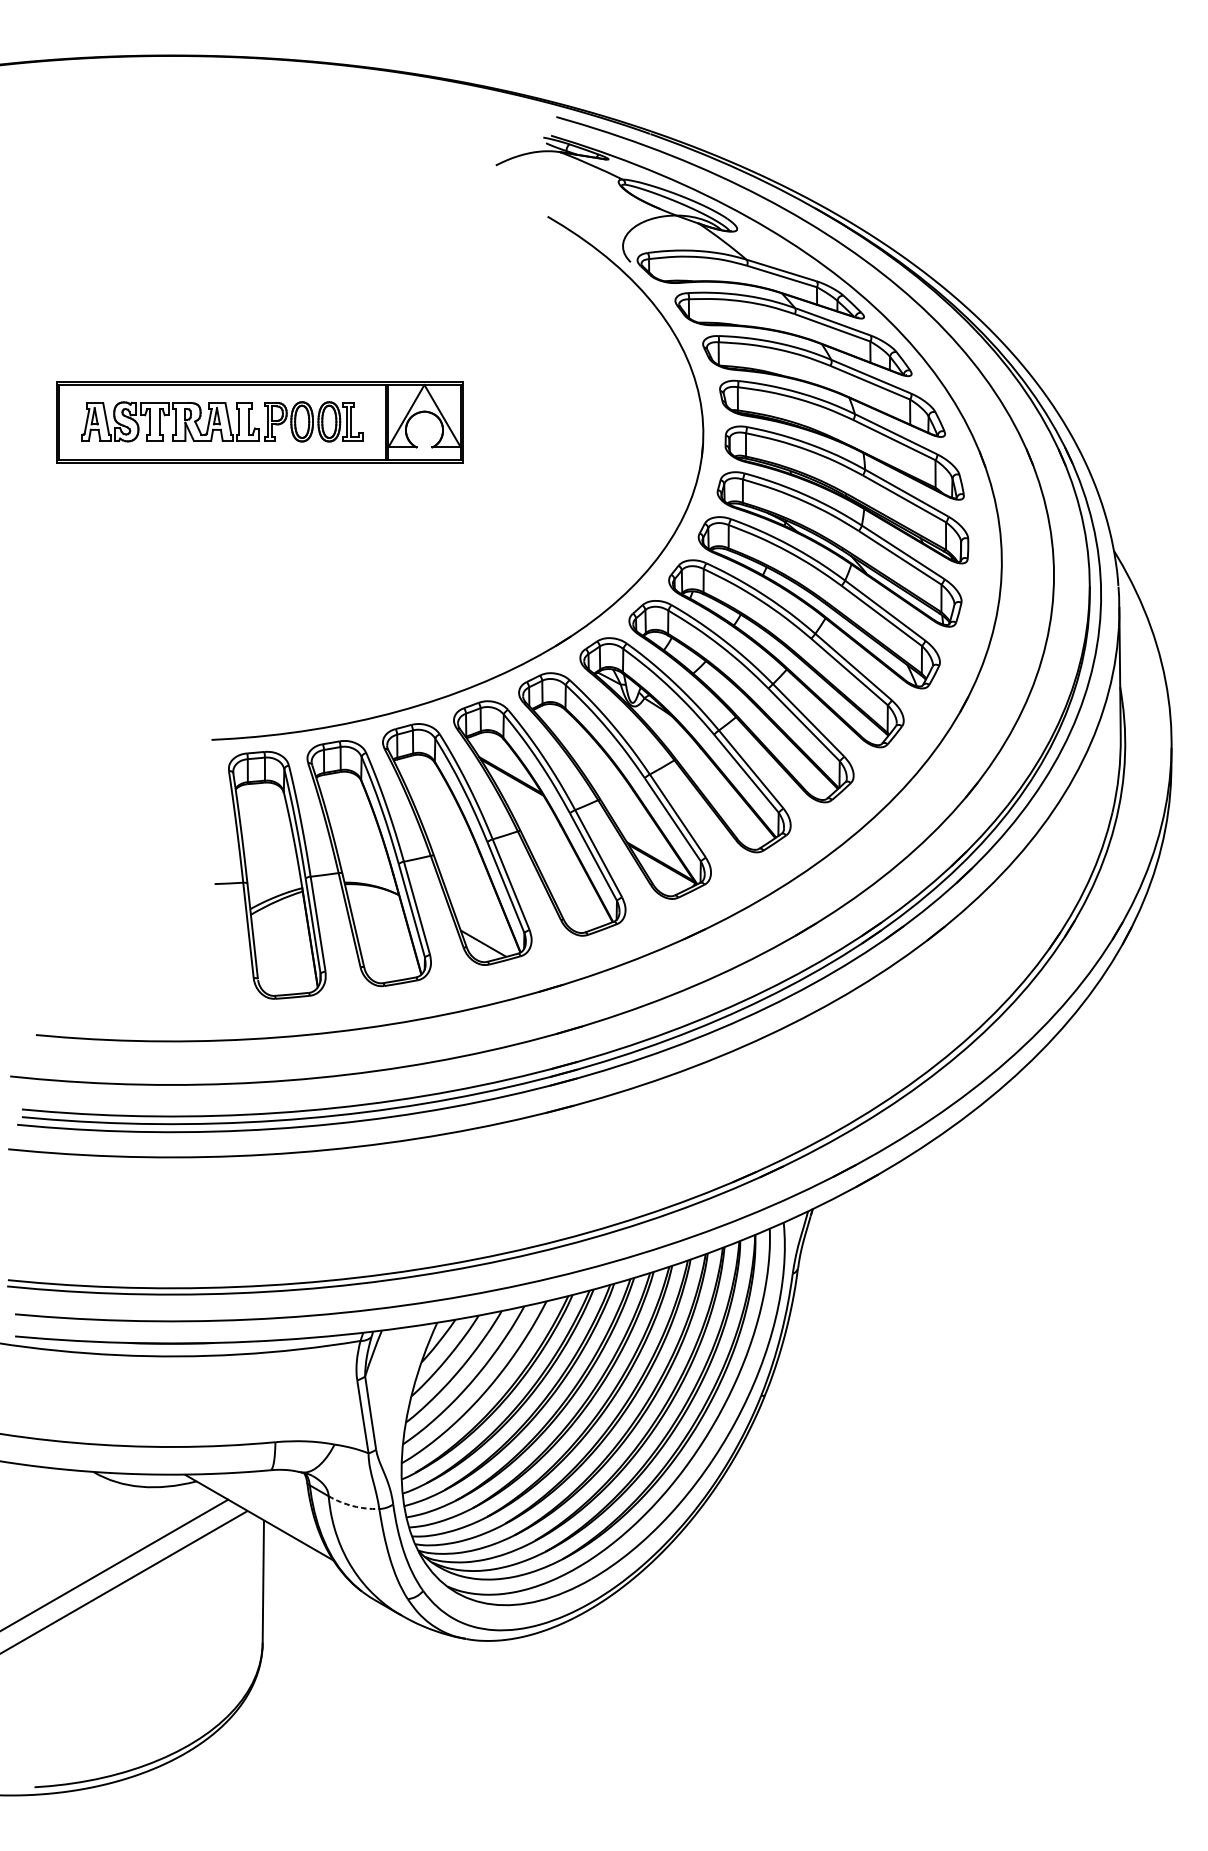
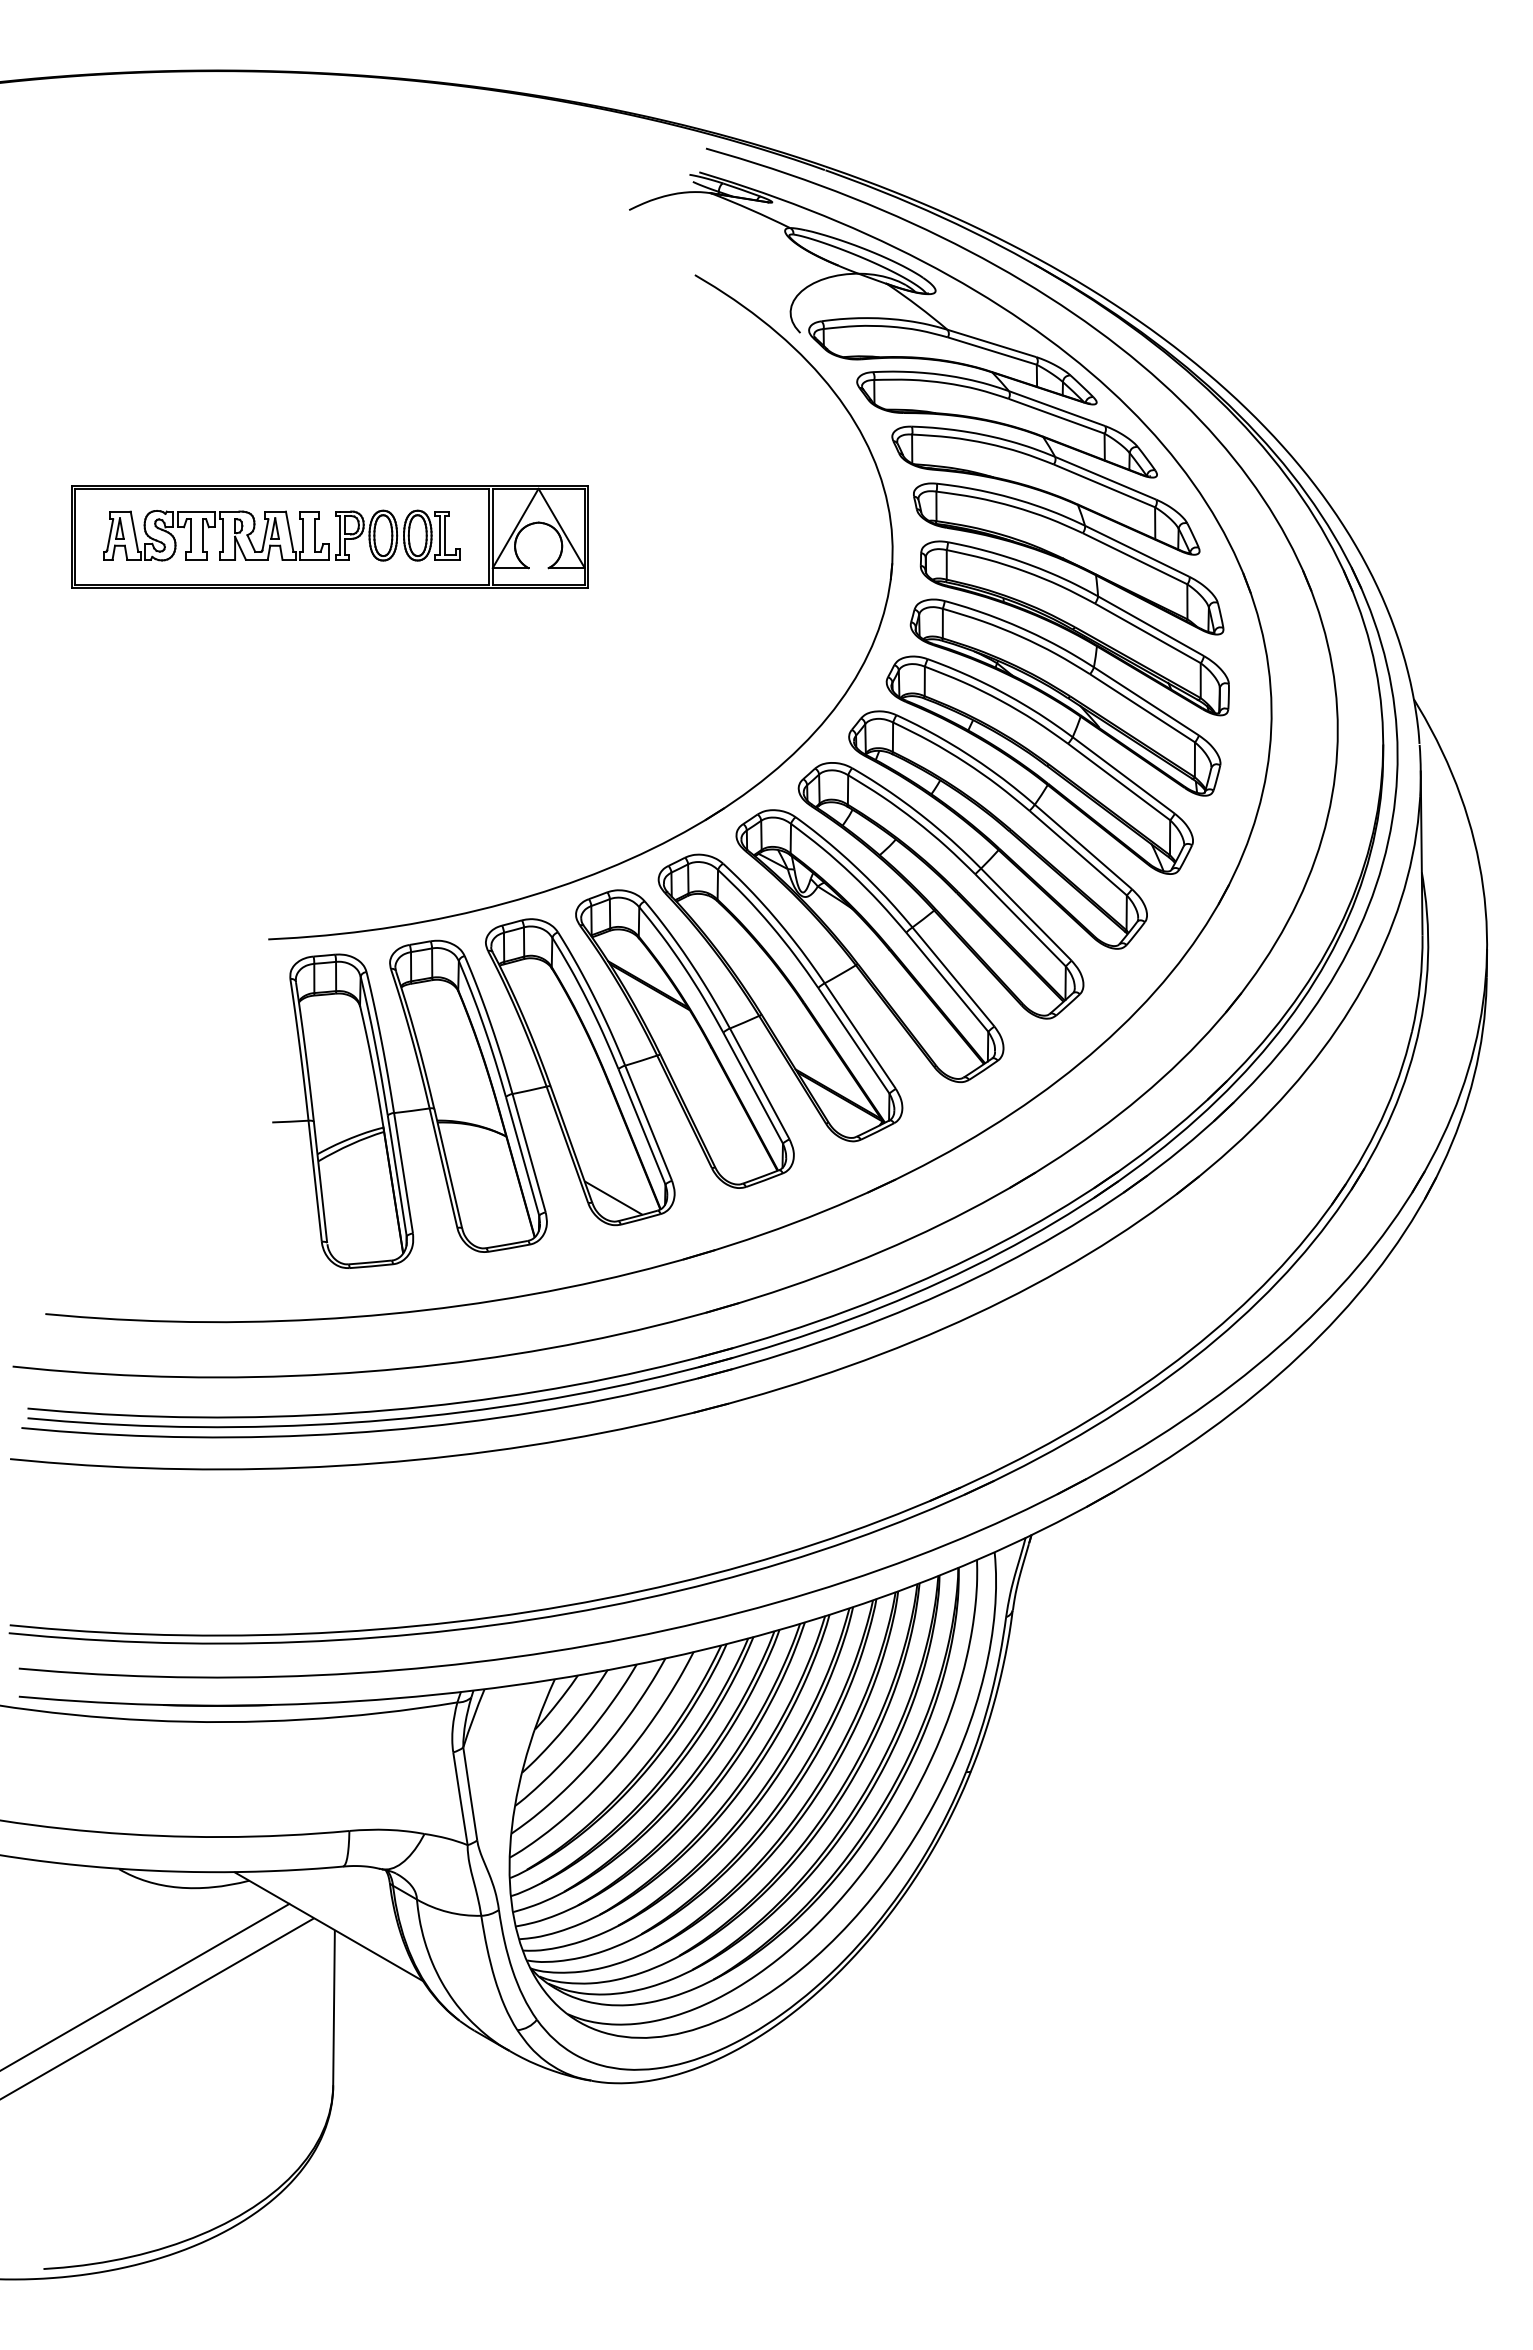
arc: (352, 1506) -> (447, 1912), dashed -> solid

